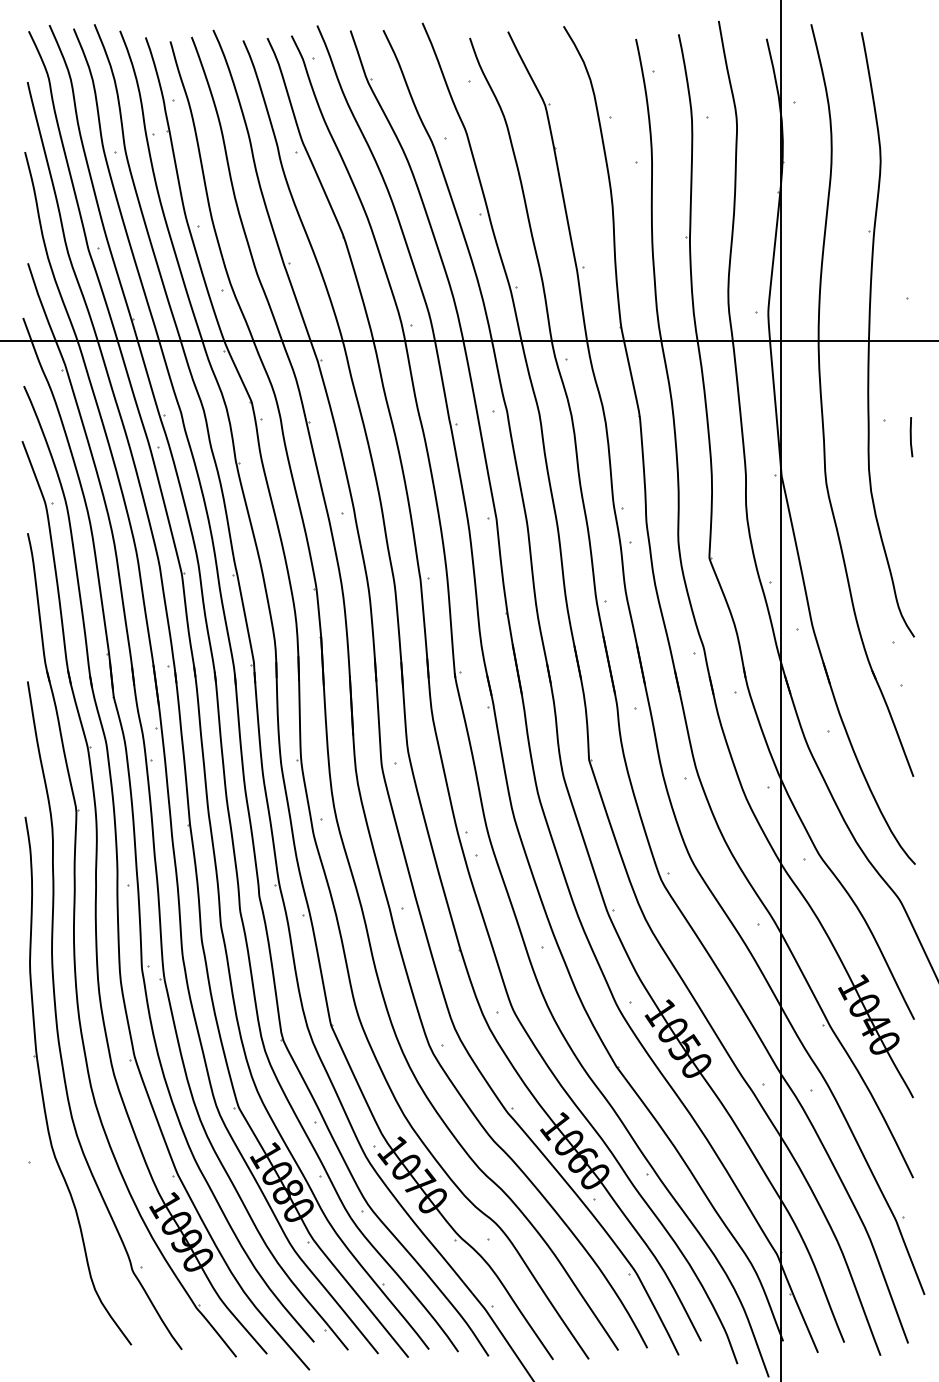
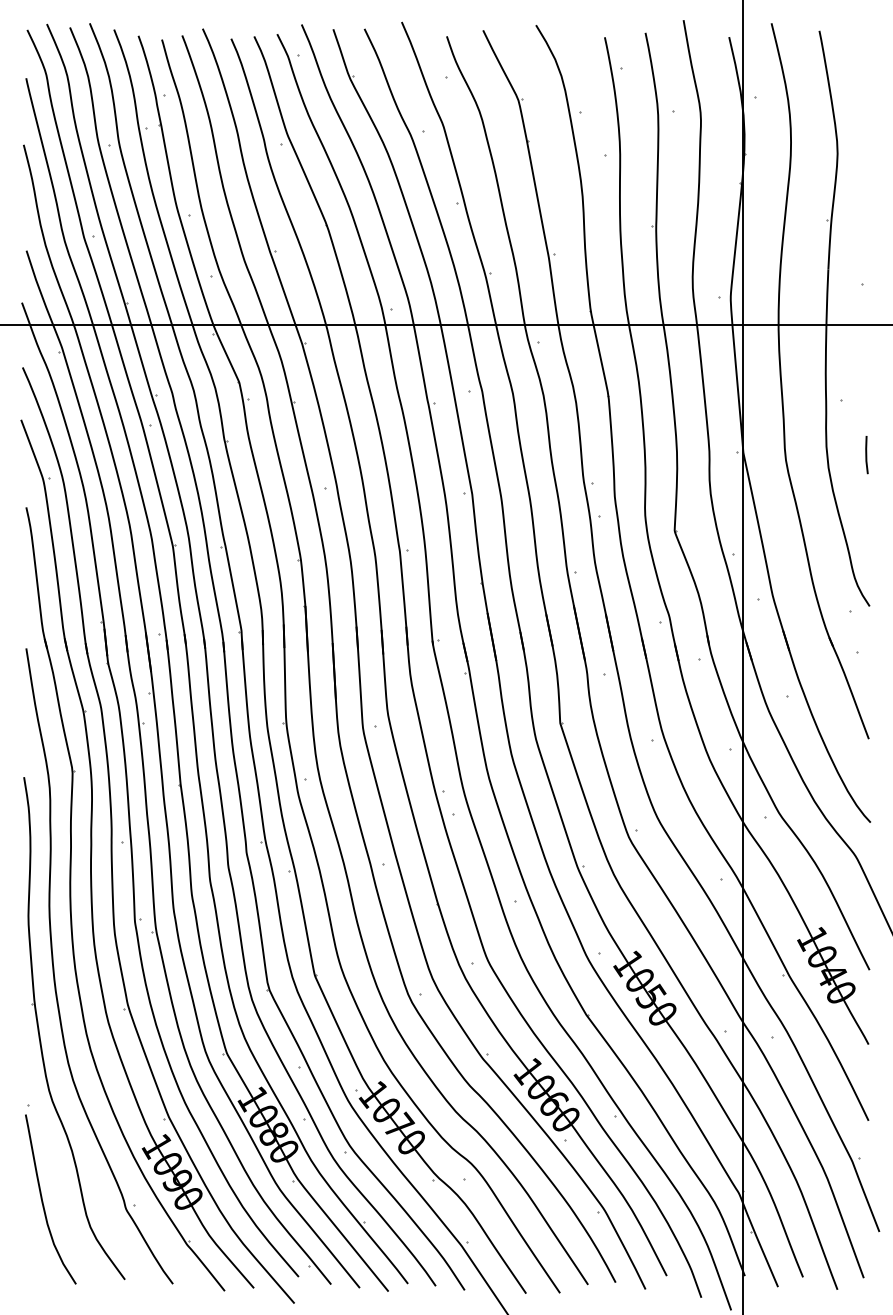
line: (911, 437) -> (866, 455), moved
curve: (45, 1261) -> (43, 1200), added

